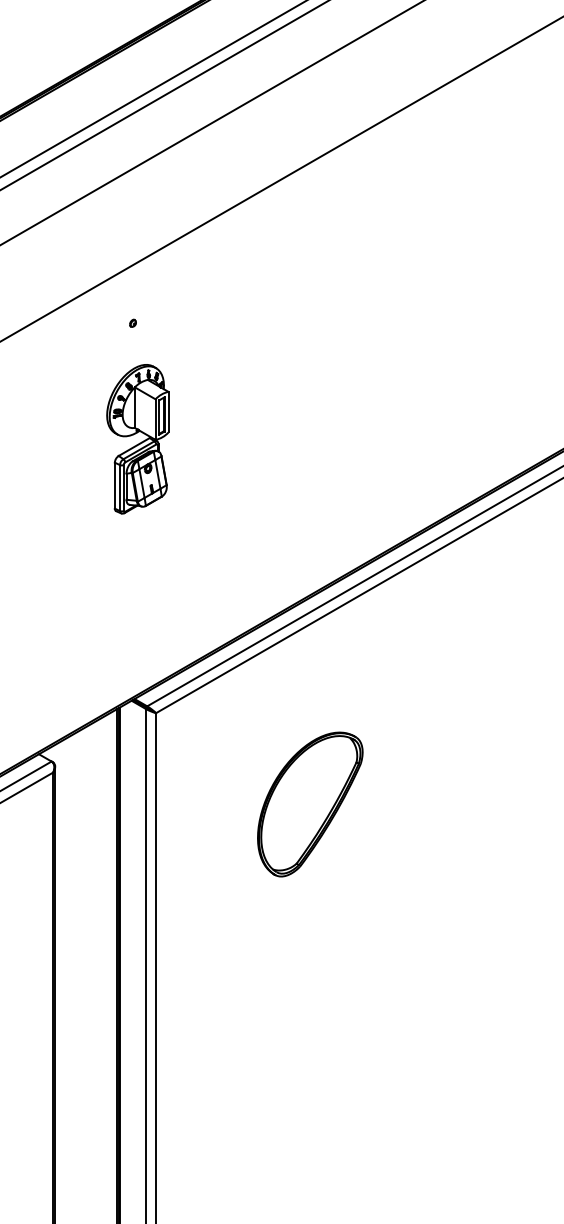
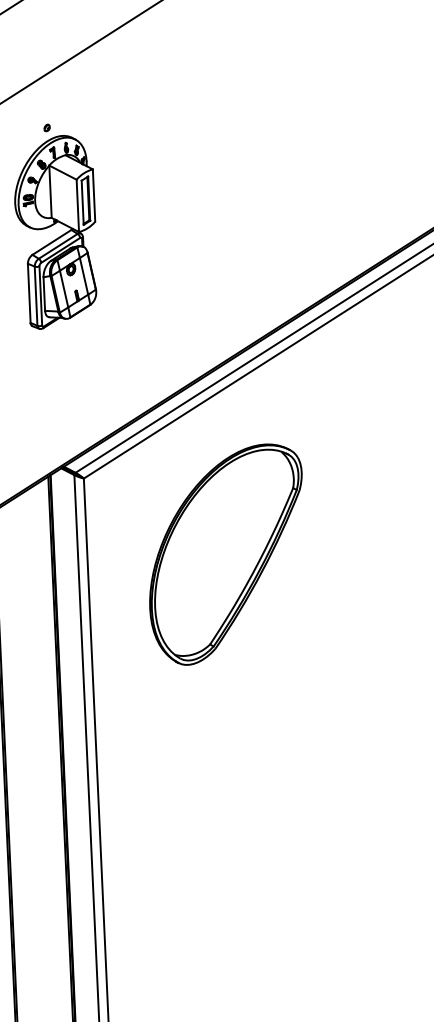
part: (137, 439) -> (55, 232), size x1.43
part: (310, 804) -> (226, 554), size x1.67

